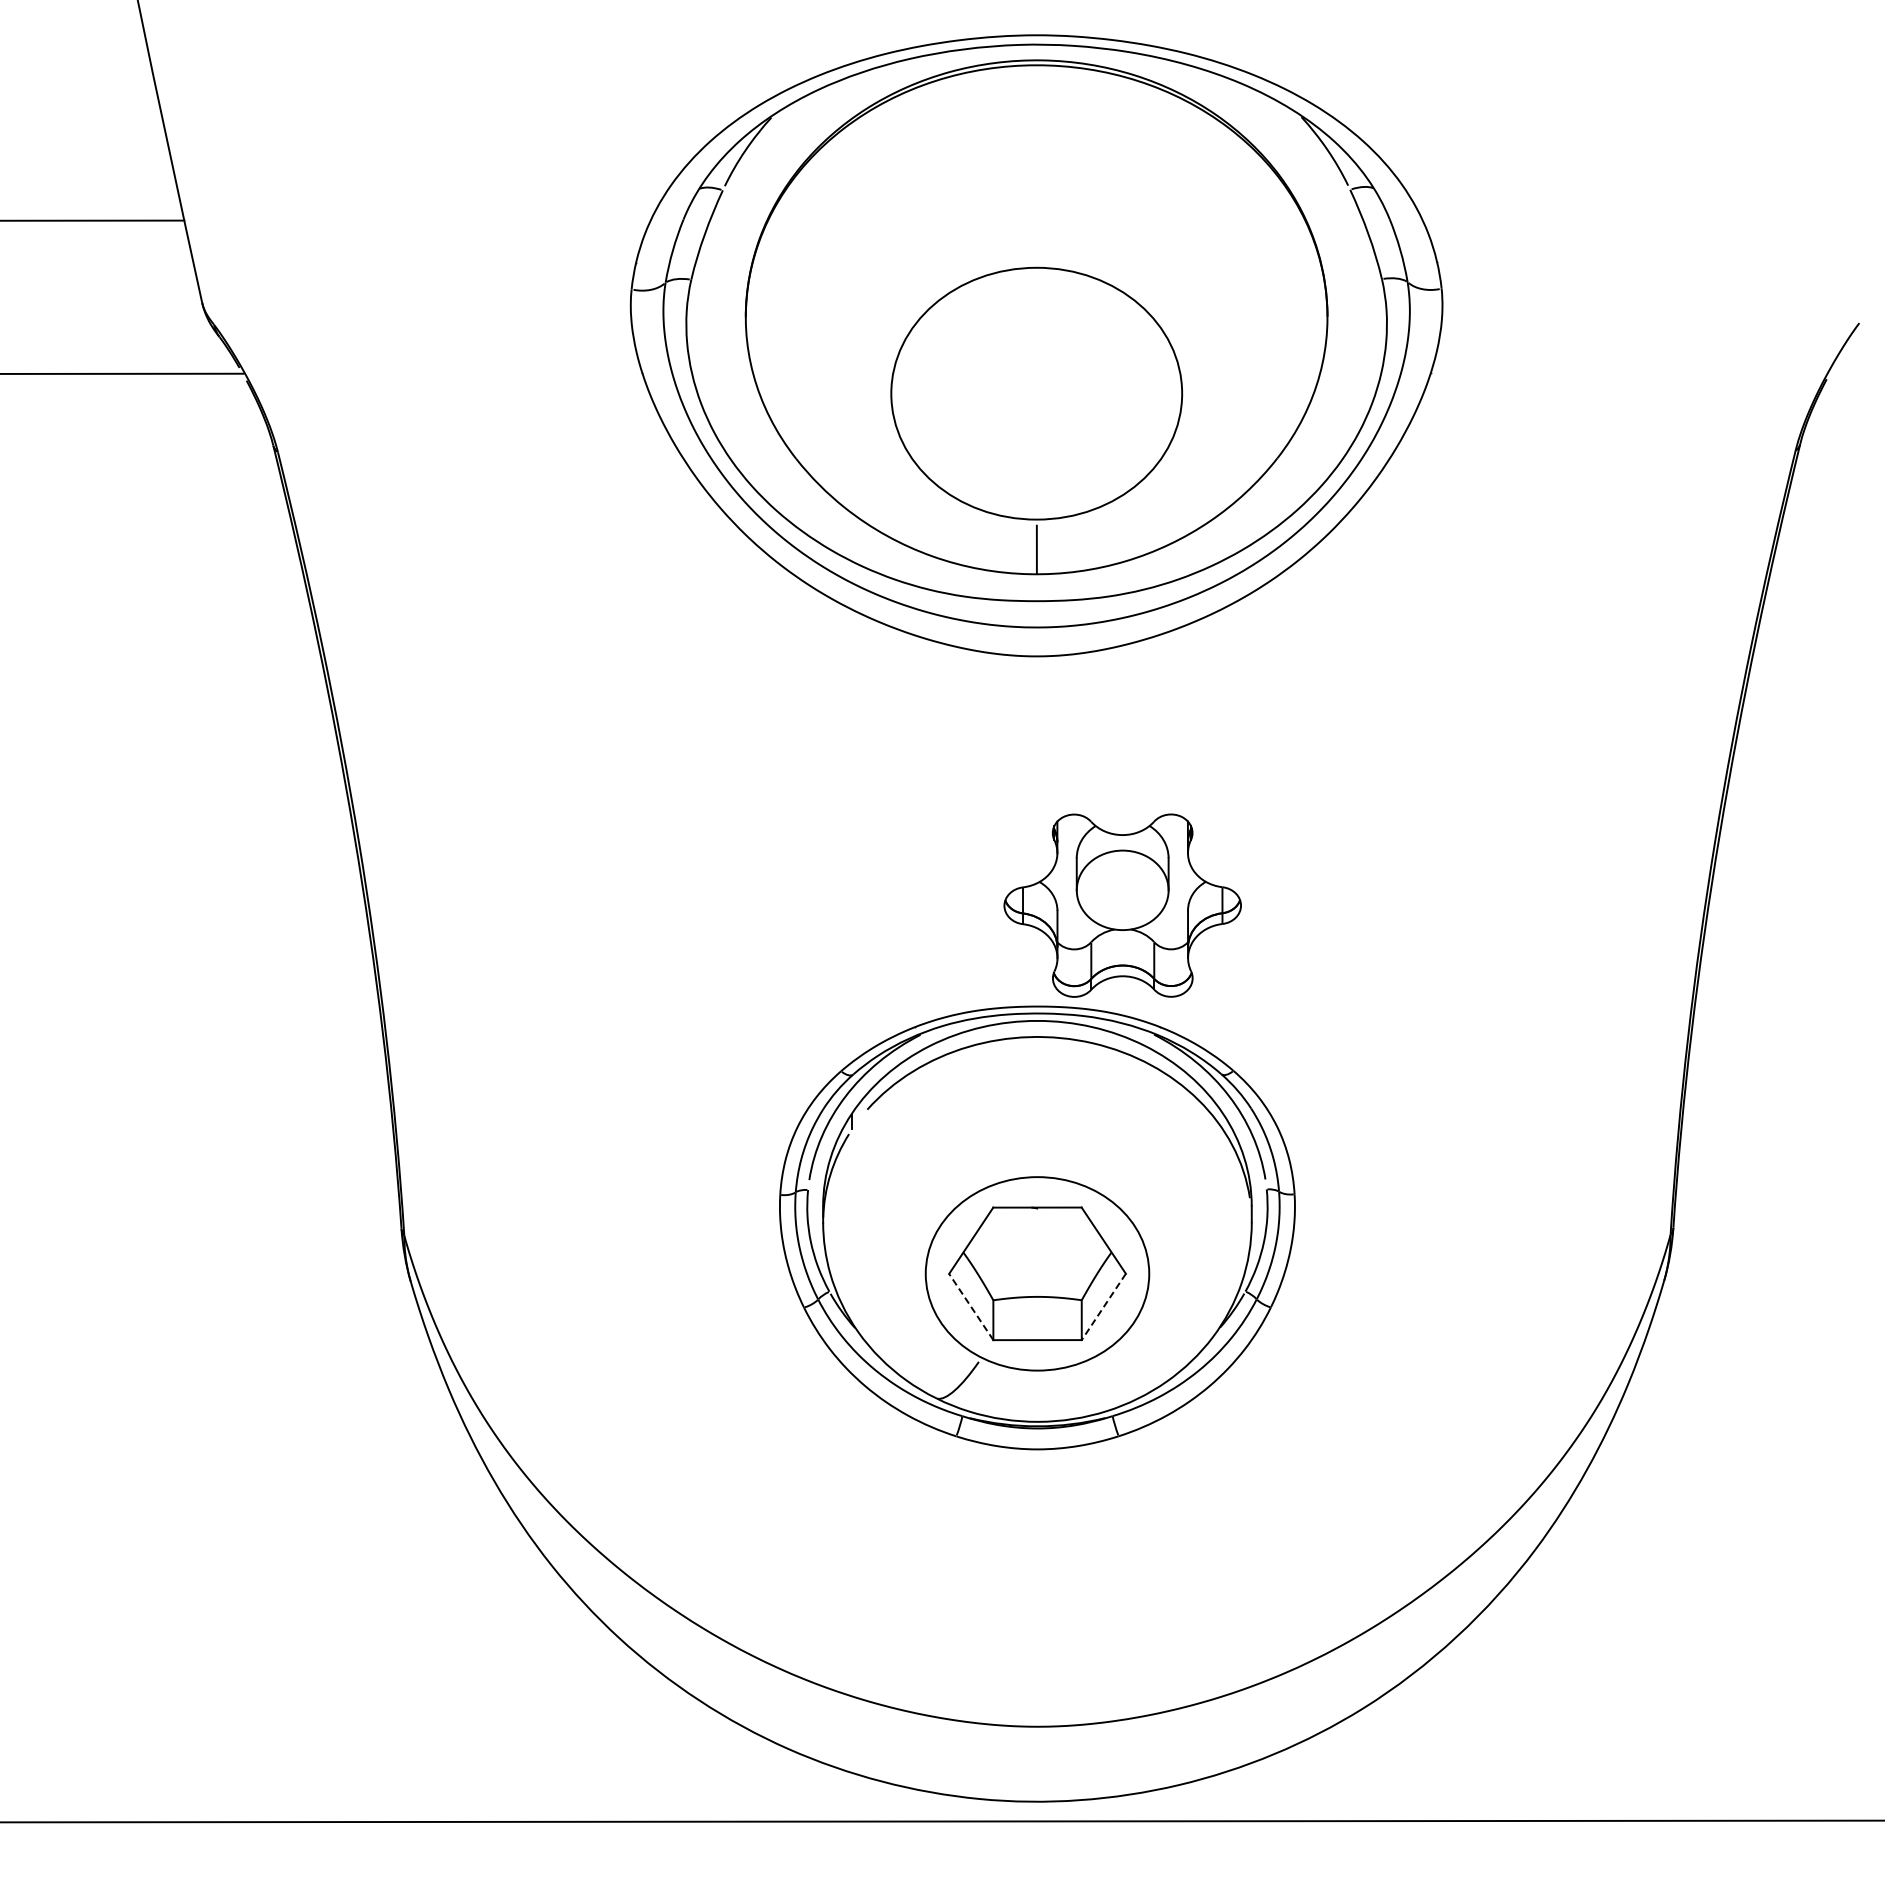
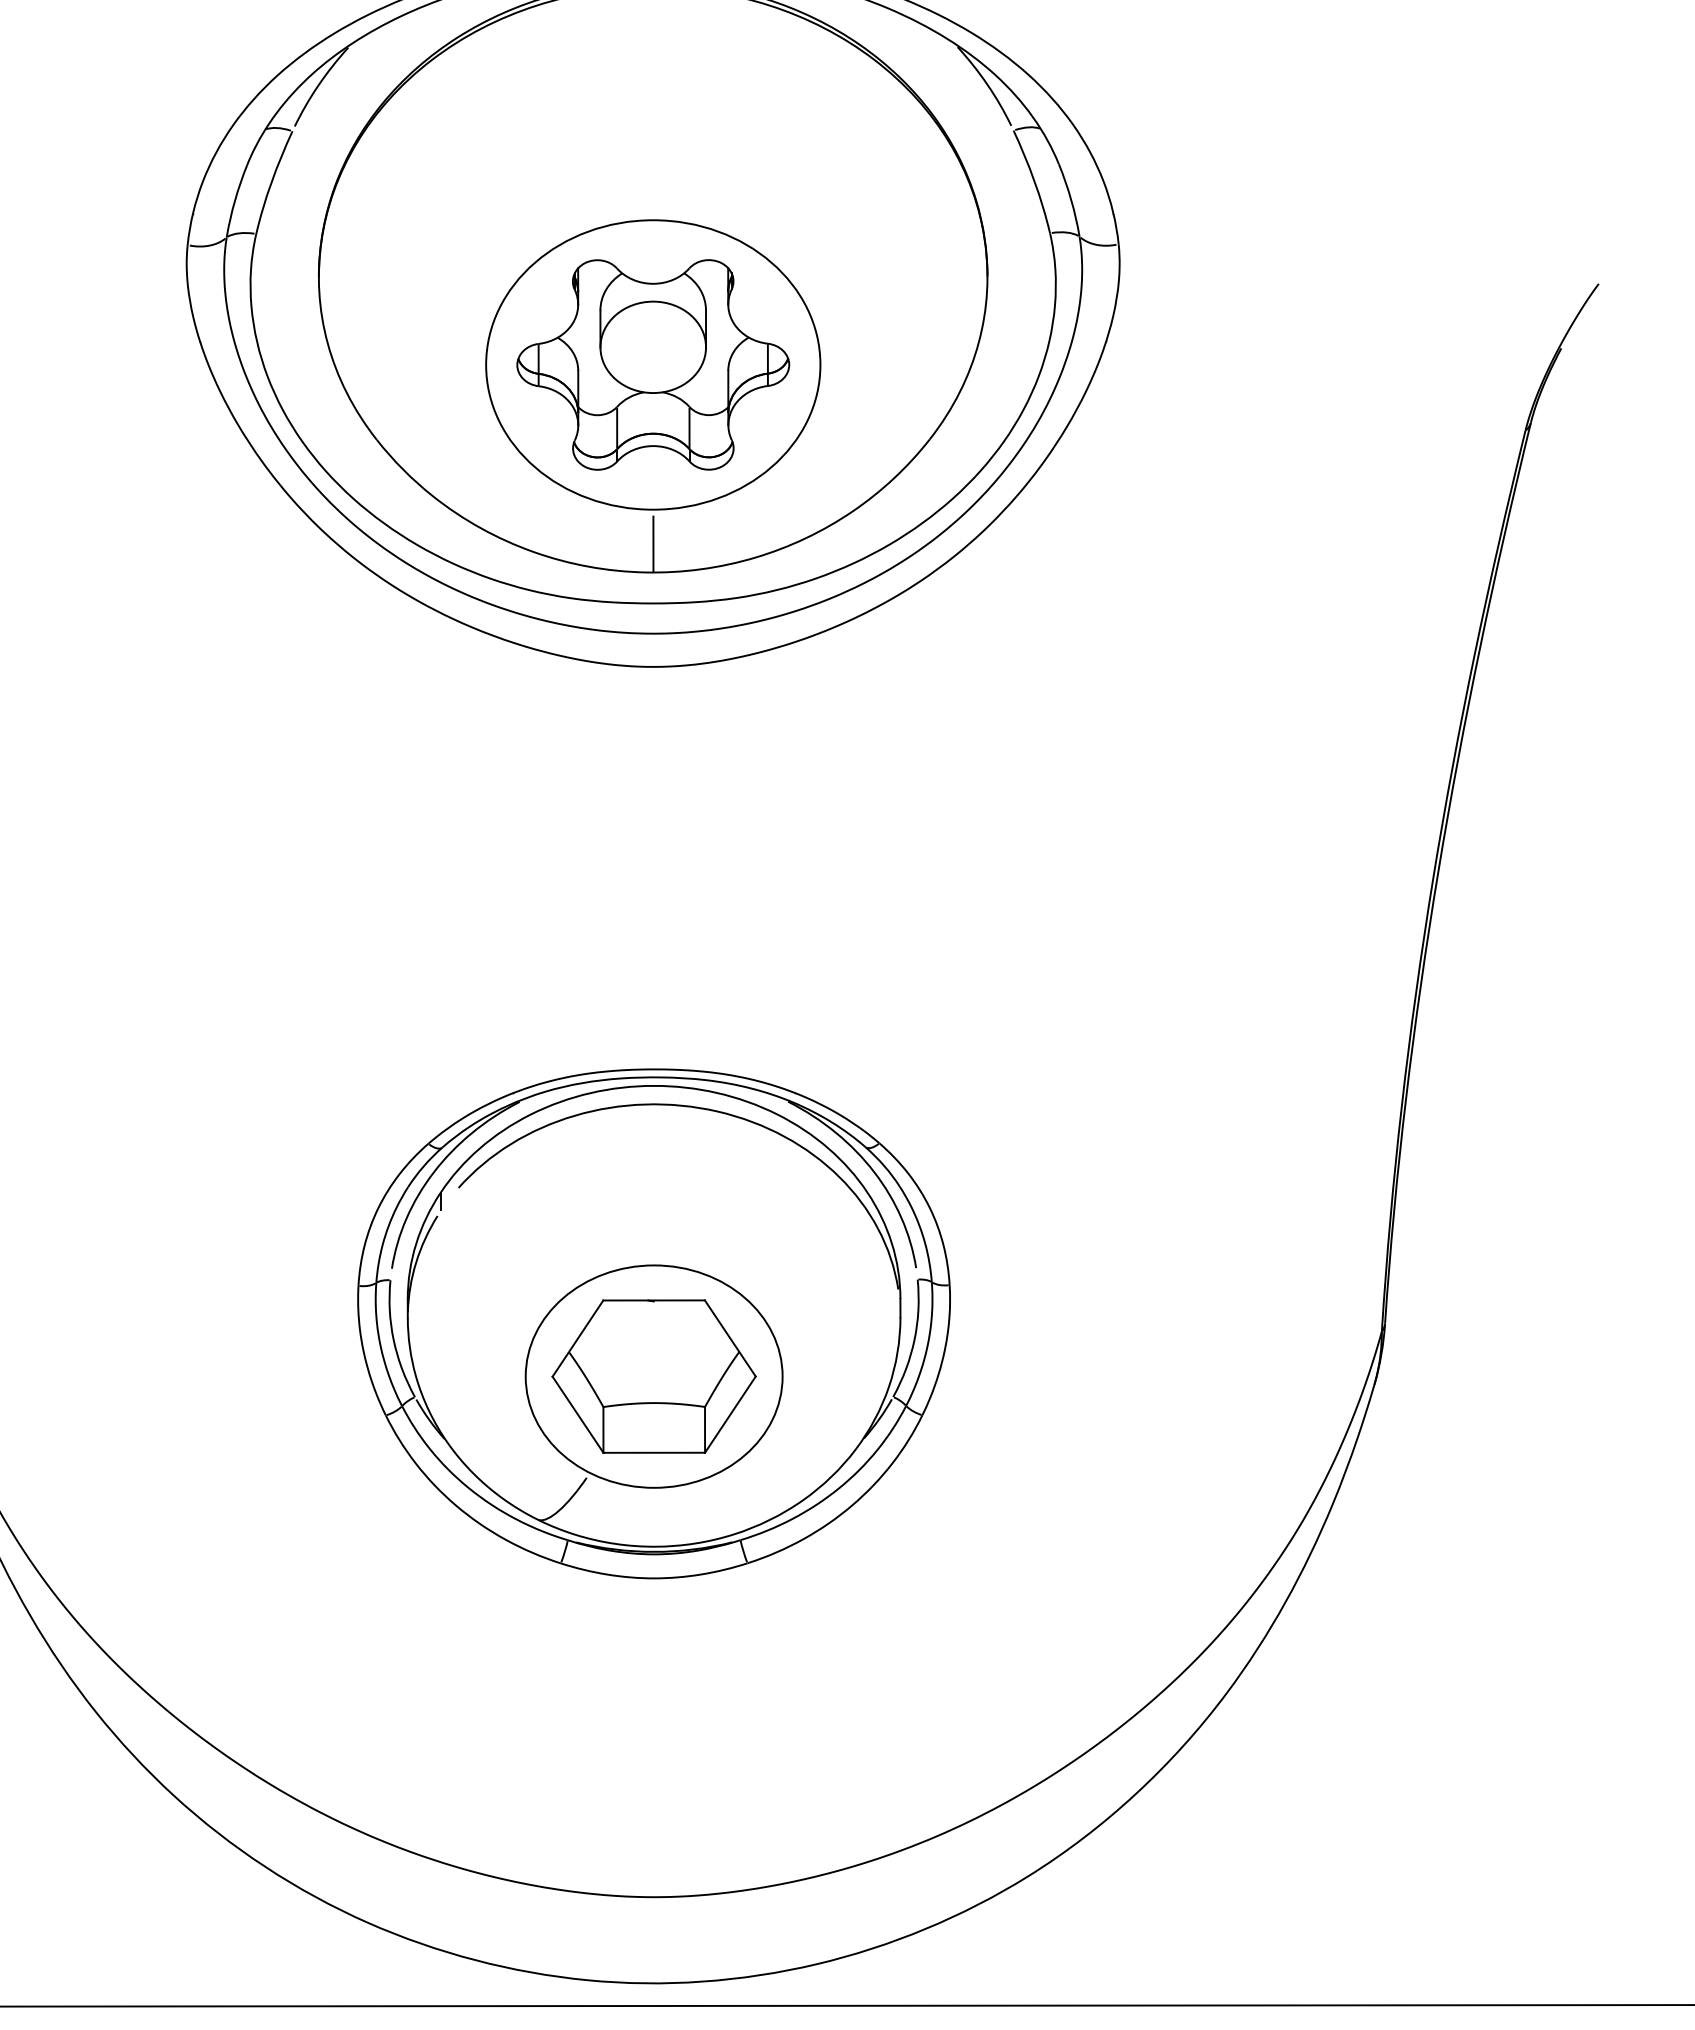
part: (1122, 905) -> (653, 364), moved
line: (1103, 1306) -> (730, 1414), dashed -> solid
line: (971, 1307) -> (578, 1415), dashed -> solid

